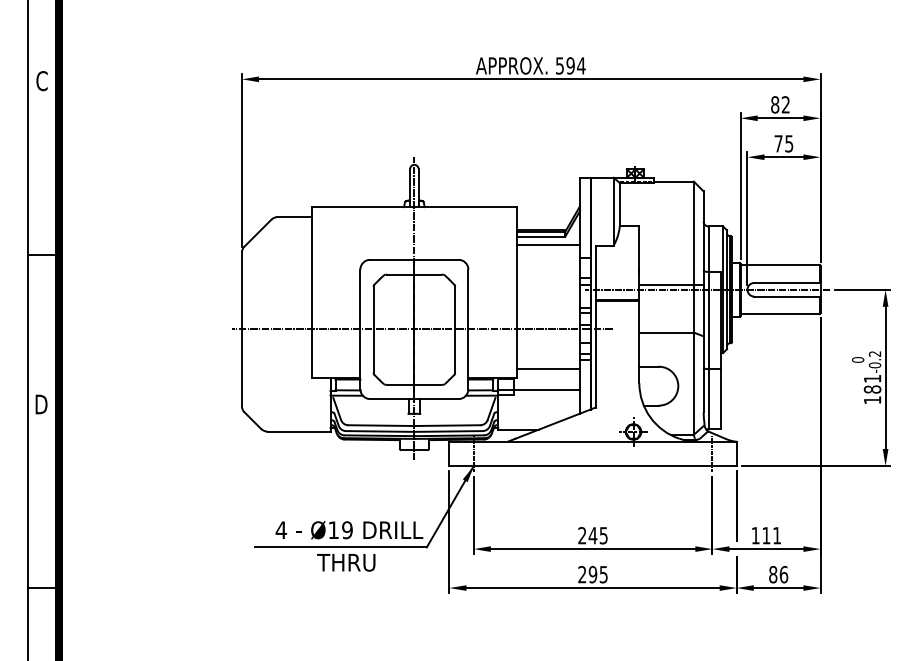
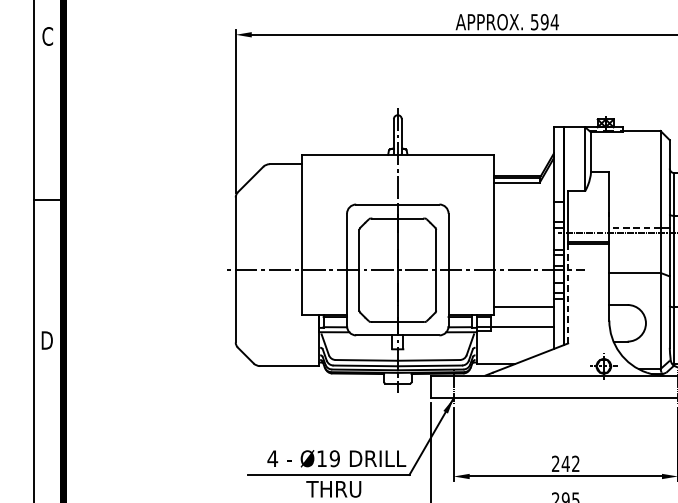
line: (547, 245) -> (522, 191), removed
line: (666, 284) -> (634, 227), solid -> dashed
line: (595, 354) -> (568, 293), solid -> dashed
text: (603, 535) -> (575, 463), 245 -> 242

